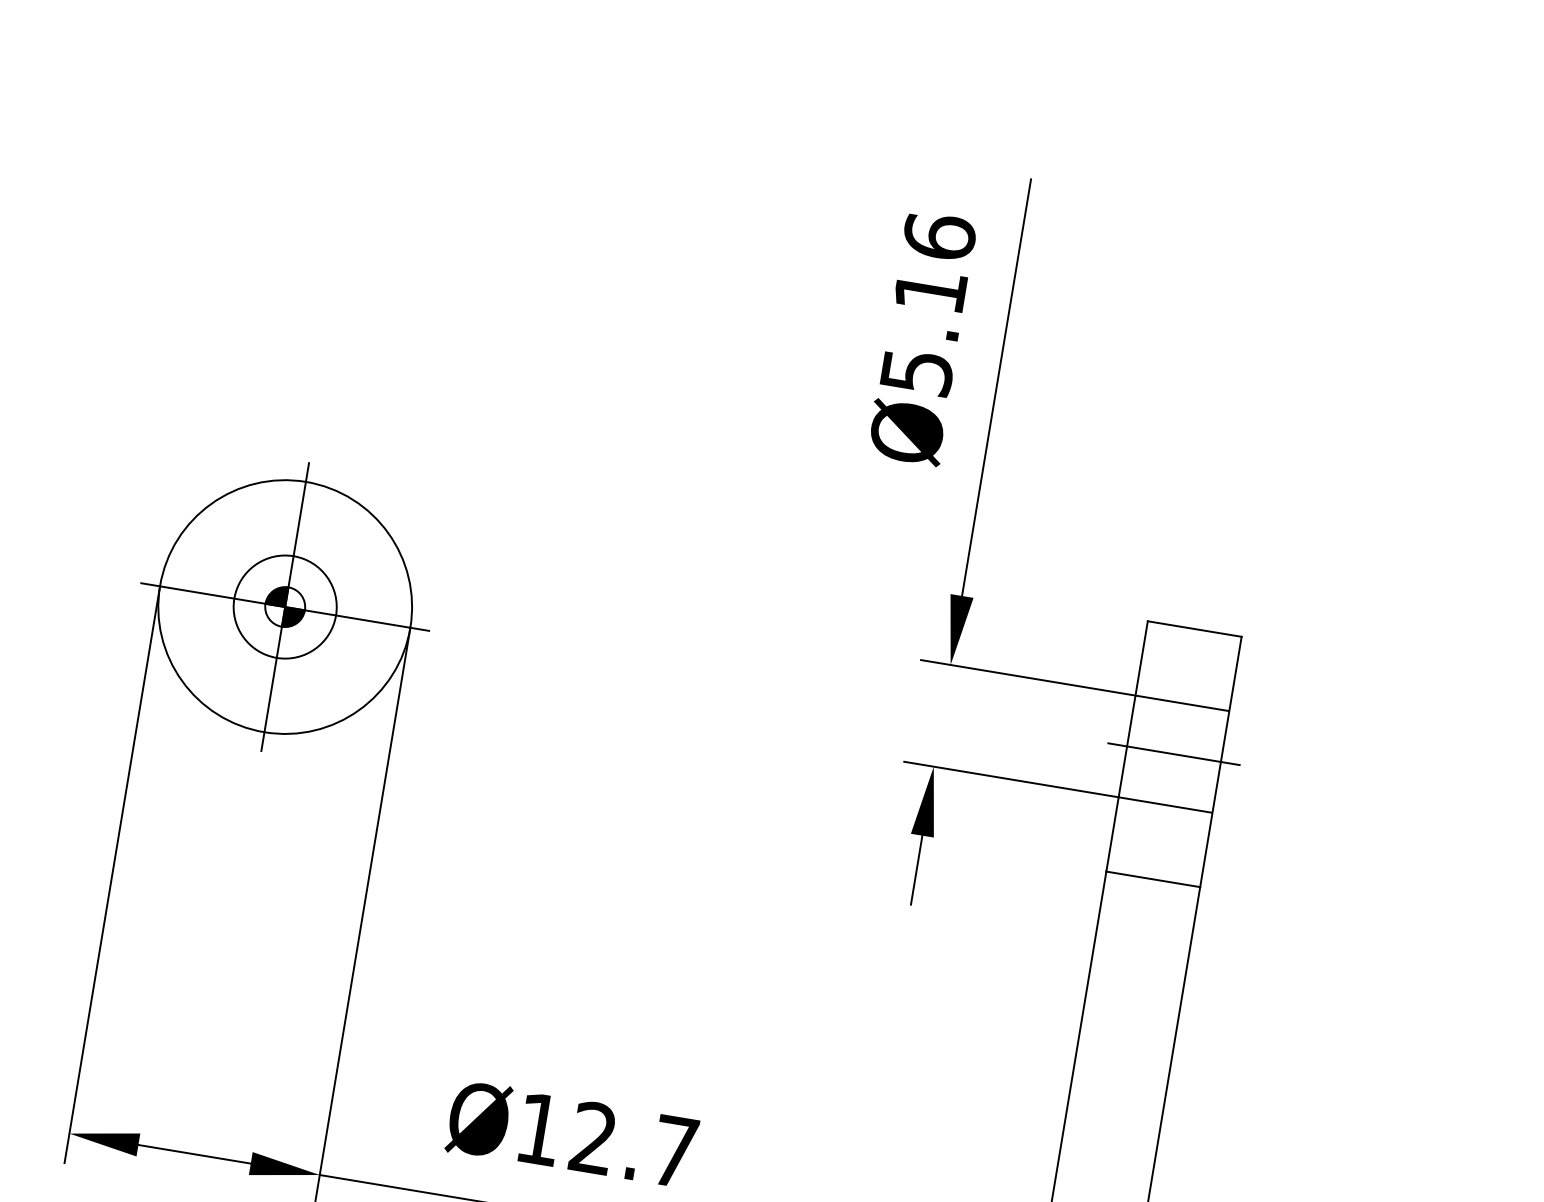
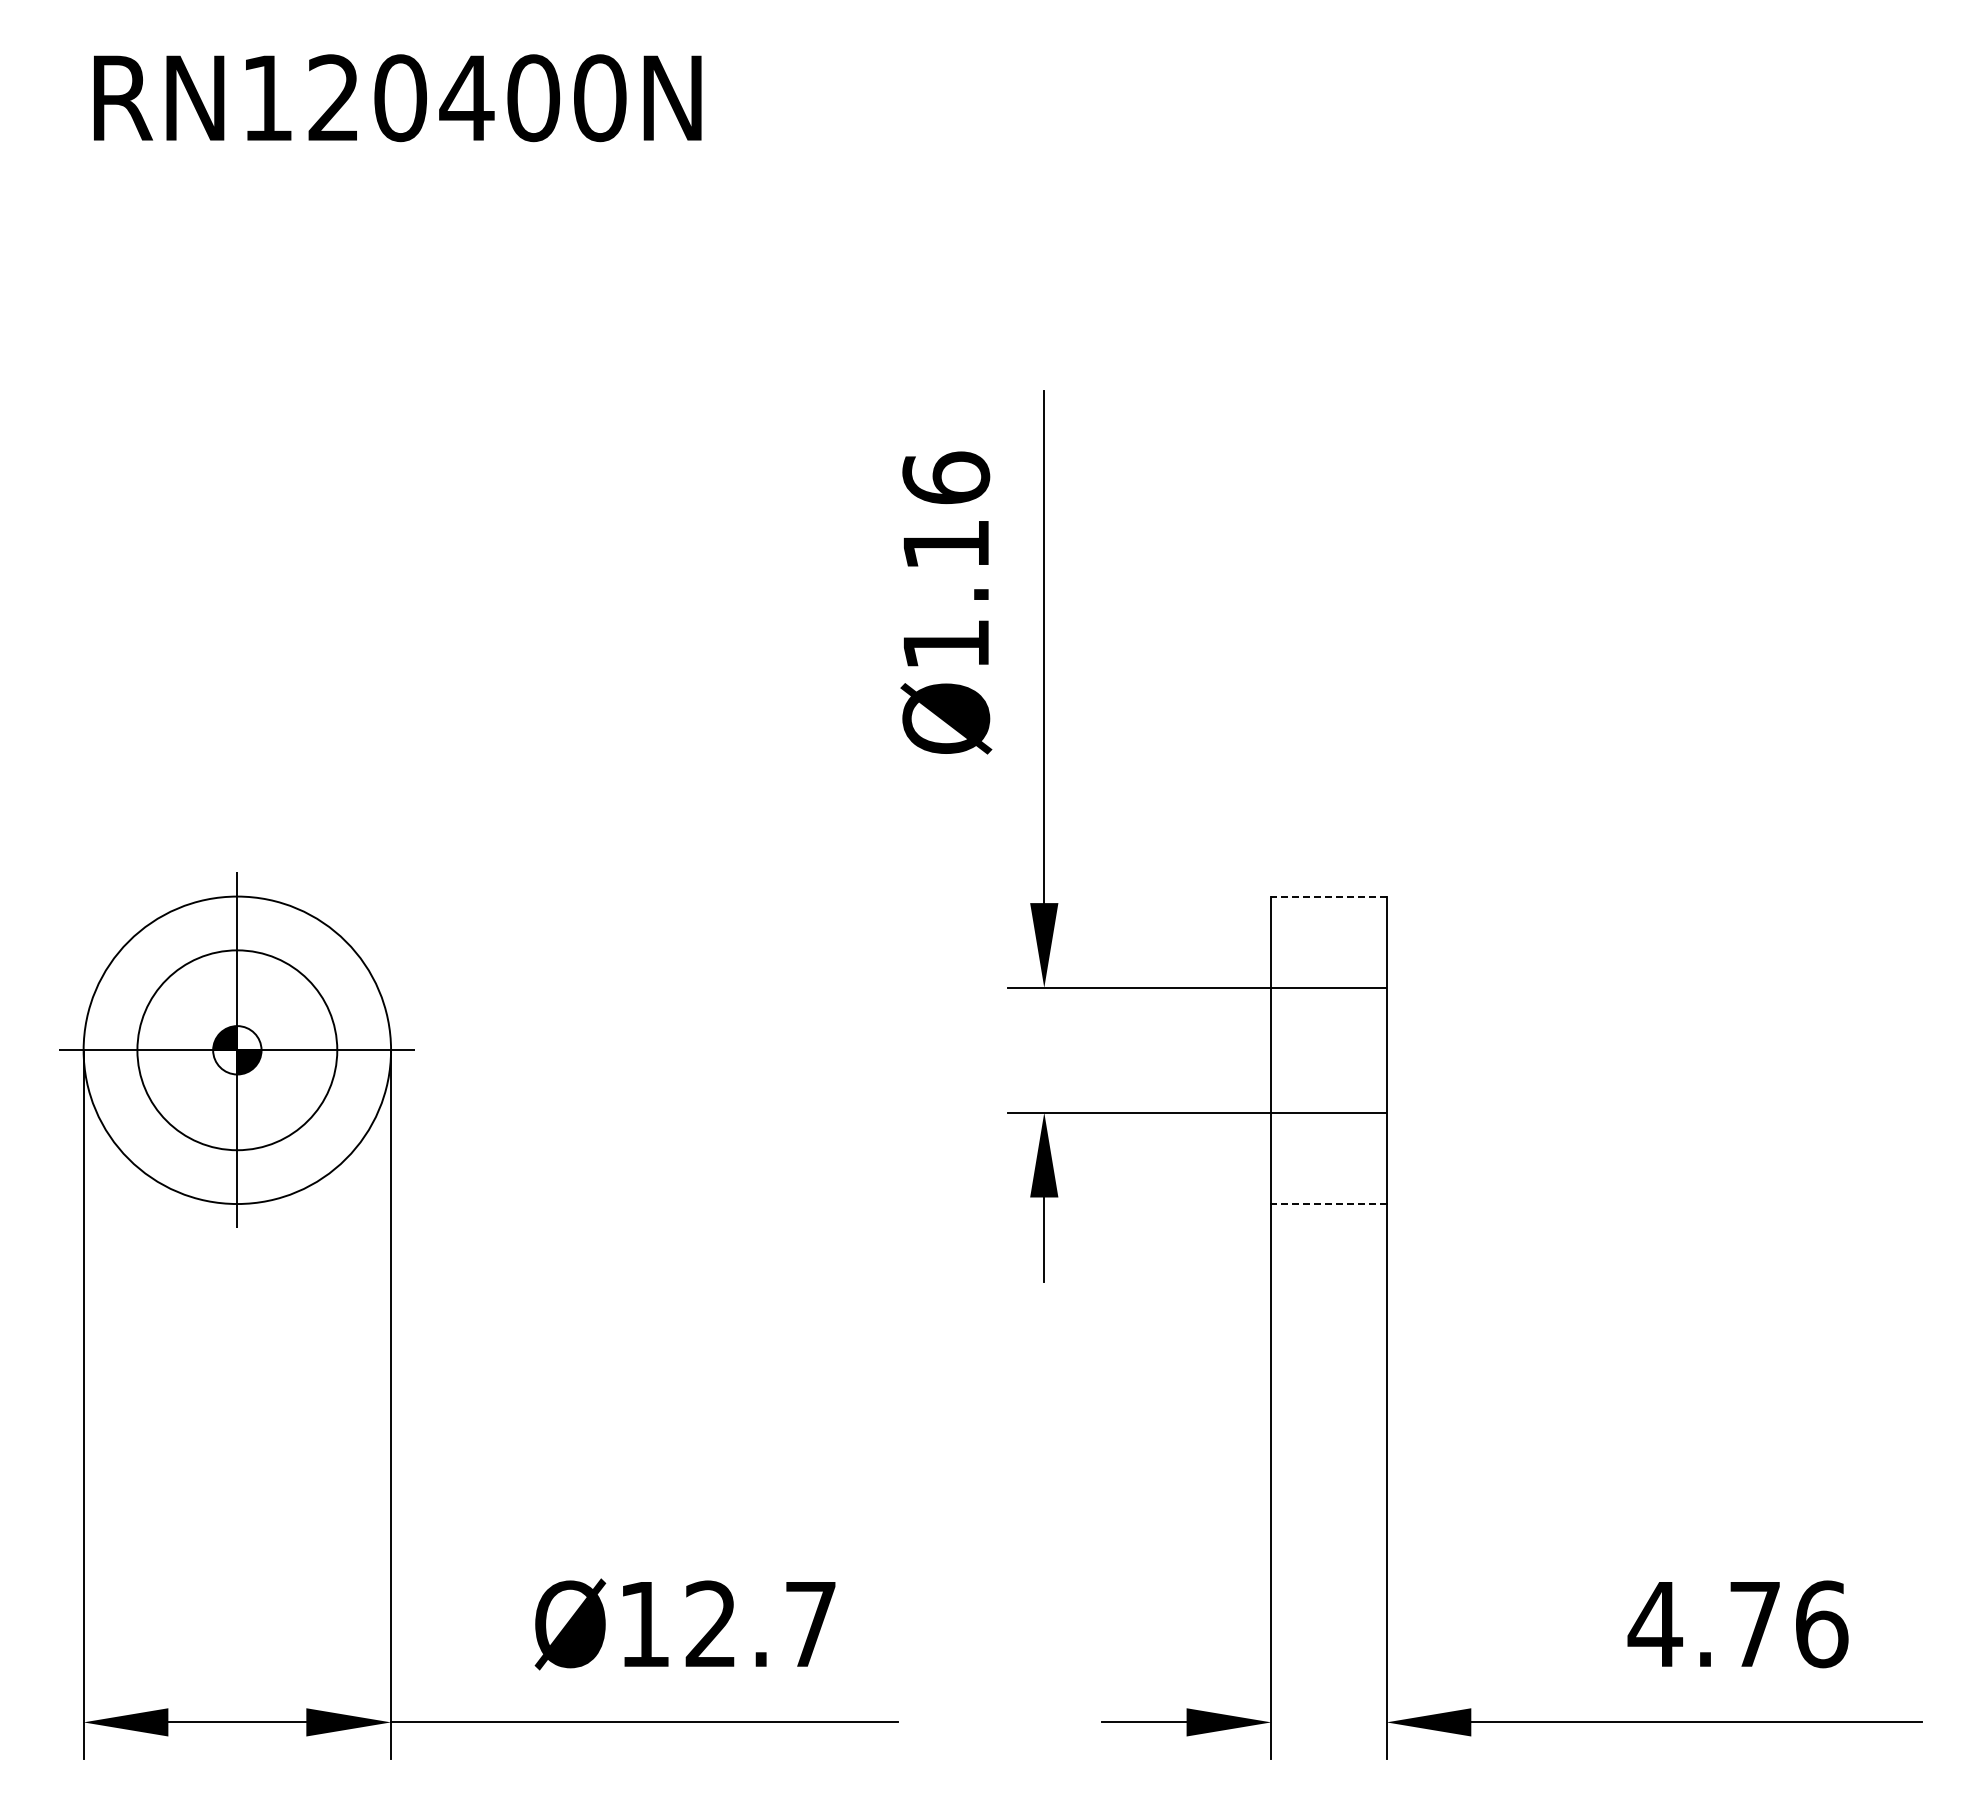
text: (917, 372) -> (946, 644), Ø5.16 -> Ø1.16
circle: (284, 606) -> (236, 1049), size x1.6
line: (1194, 628) -> (1328, 896), solid -> dashed
line: (1173, 754) -> (1328, 1050), removed
line: (1152, 879) -> (1328, 1204), solid -> dashed

